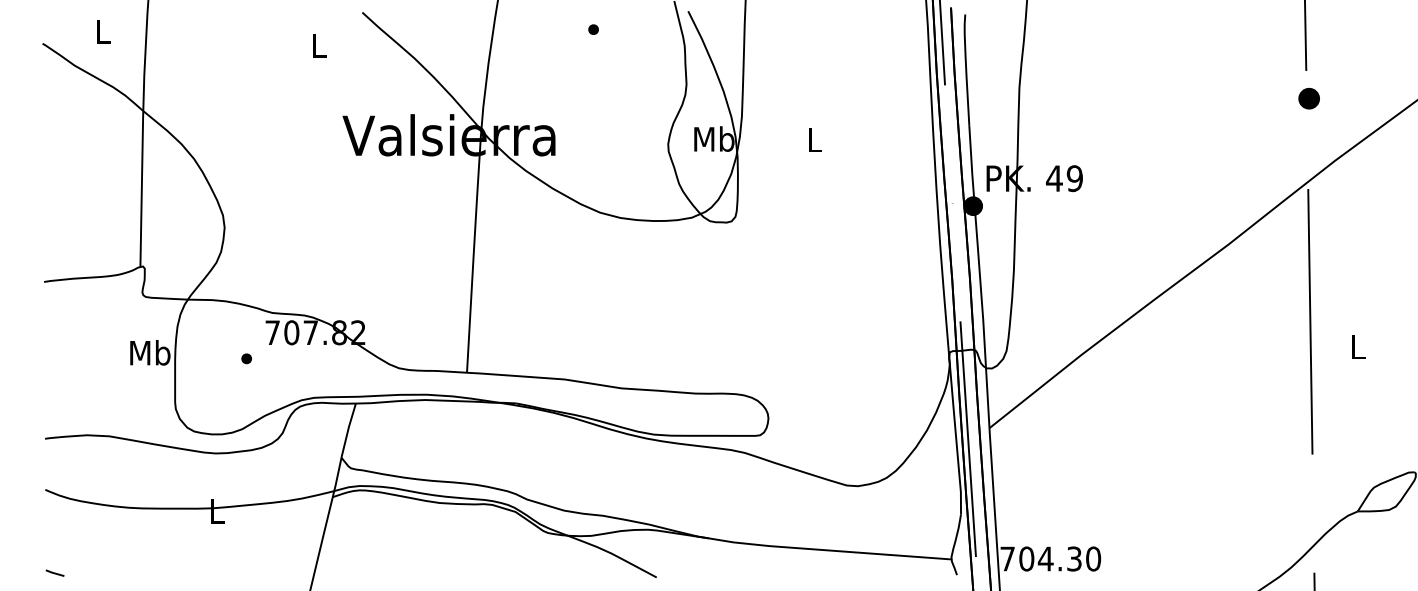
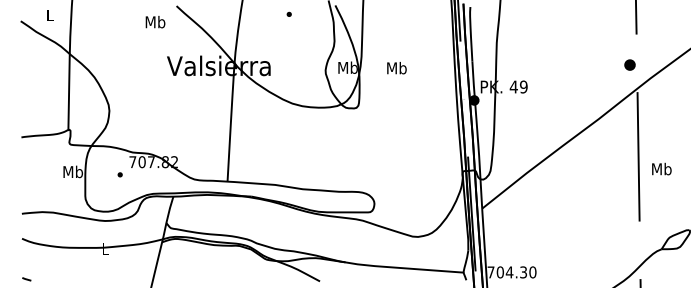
text: (319, 46) -> (155, 22), L -> Mb
part: (1308, 97) -> (629, 64), moved
text: (813, 138) -> (396, 67), L -> Mb
text: (1357, 345) -> (661, 168), L -> Mb

